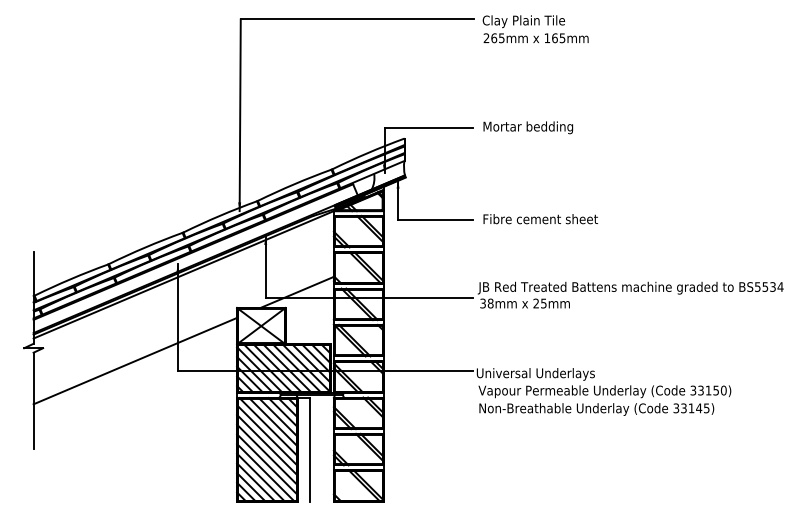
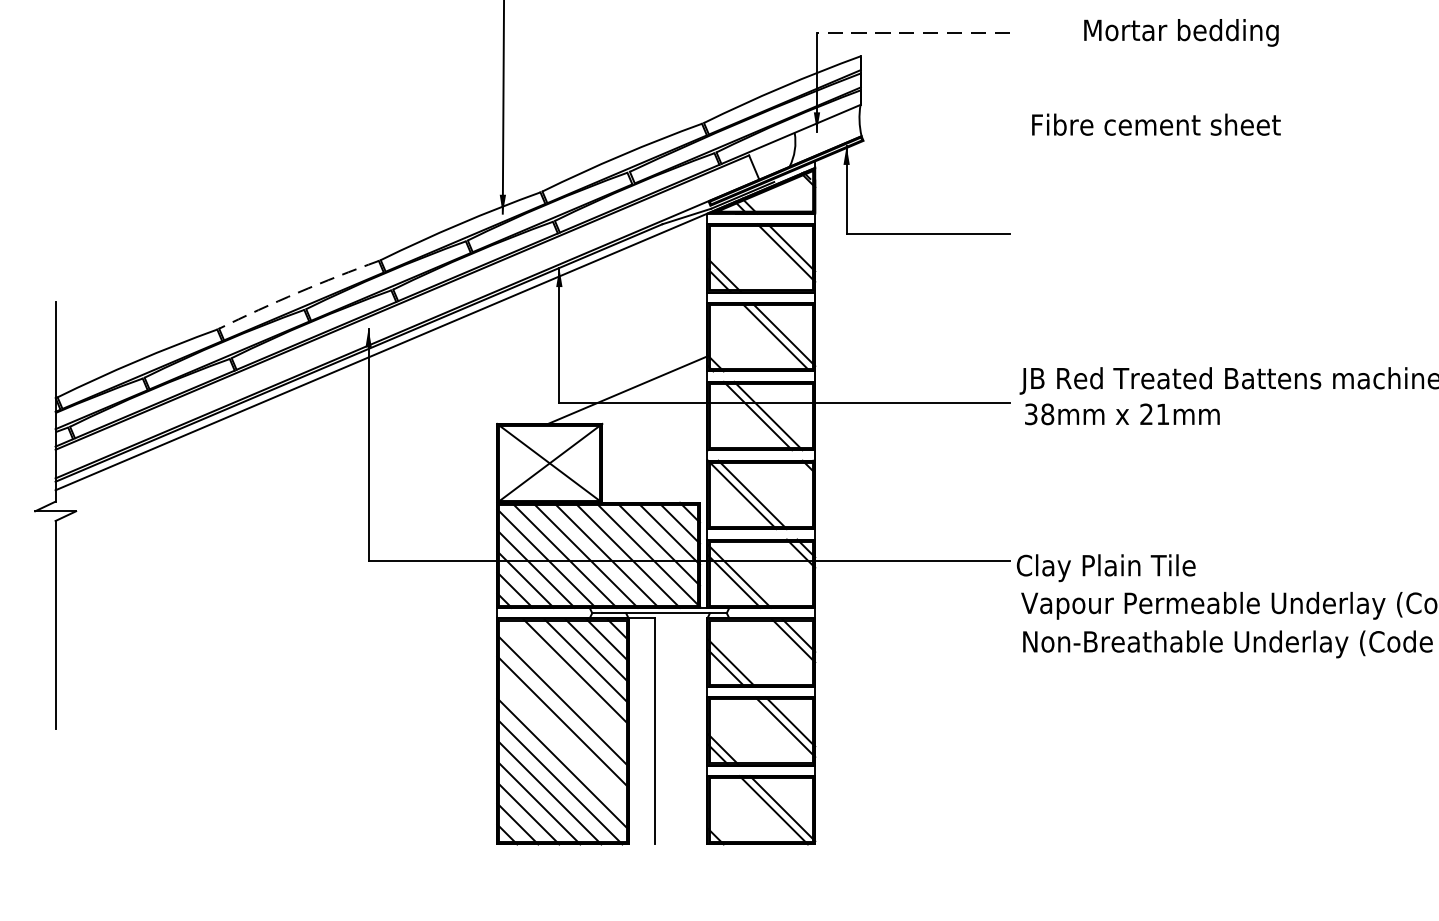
text: (528, 127) -> (1181, 32), moved
line: (428, 128) -> (912, 34), solid -> dashed
text: (540, 219) -> (1155, 125), moved
arc: (145, 247) -> (298, 292), solid -> dashed
text: (543, 303) -> (1162, 414), 25mm -> 21mm
line: (135, 360) -> (276, 537), removed
text: (535, 374) -> (1144, 568), Universal Underlays -> Clay Plain Tile
line: (268, 427) -> (565, 683), removed
line: (267, 454) -> (563, 741), removed

